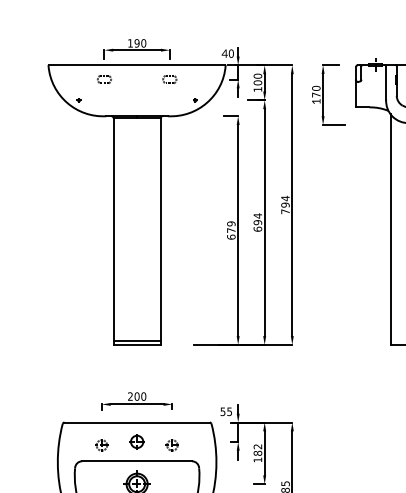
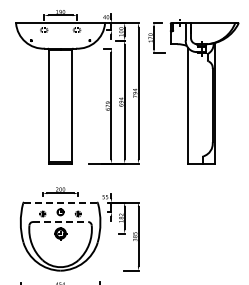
line: (136, 422) -> (60, 202), solid -> dashed
line: (136, 462) -> (60, 222), solid -> dashed

